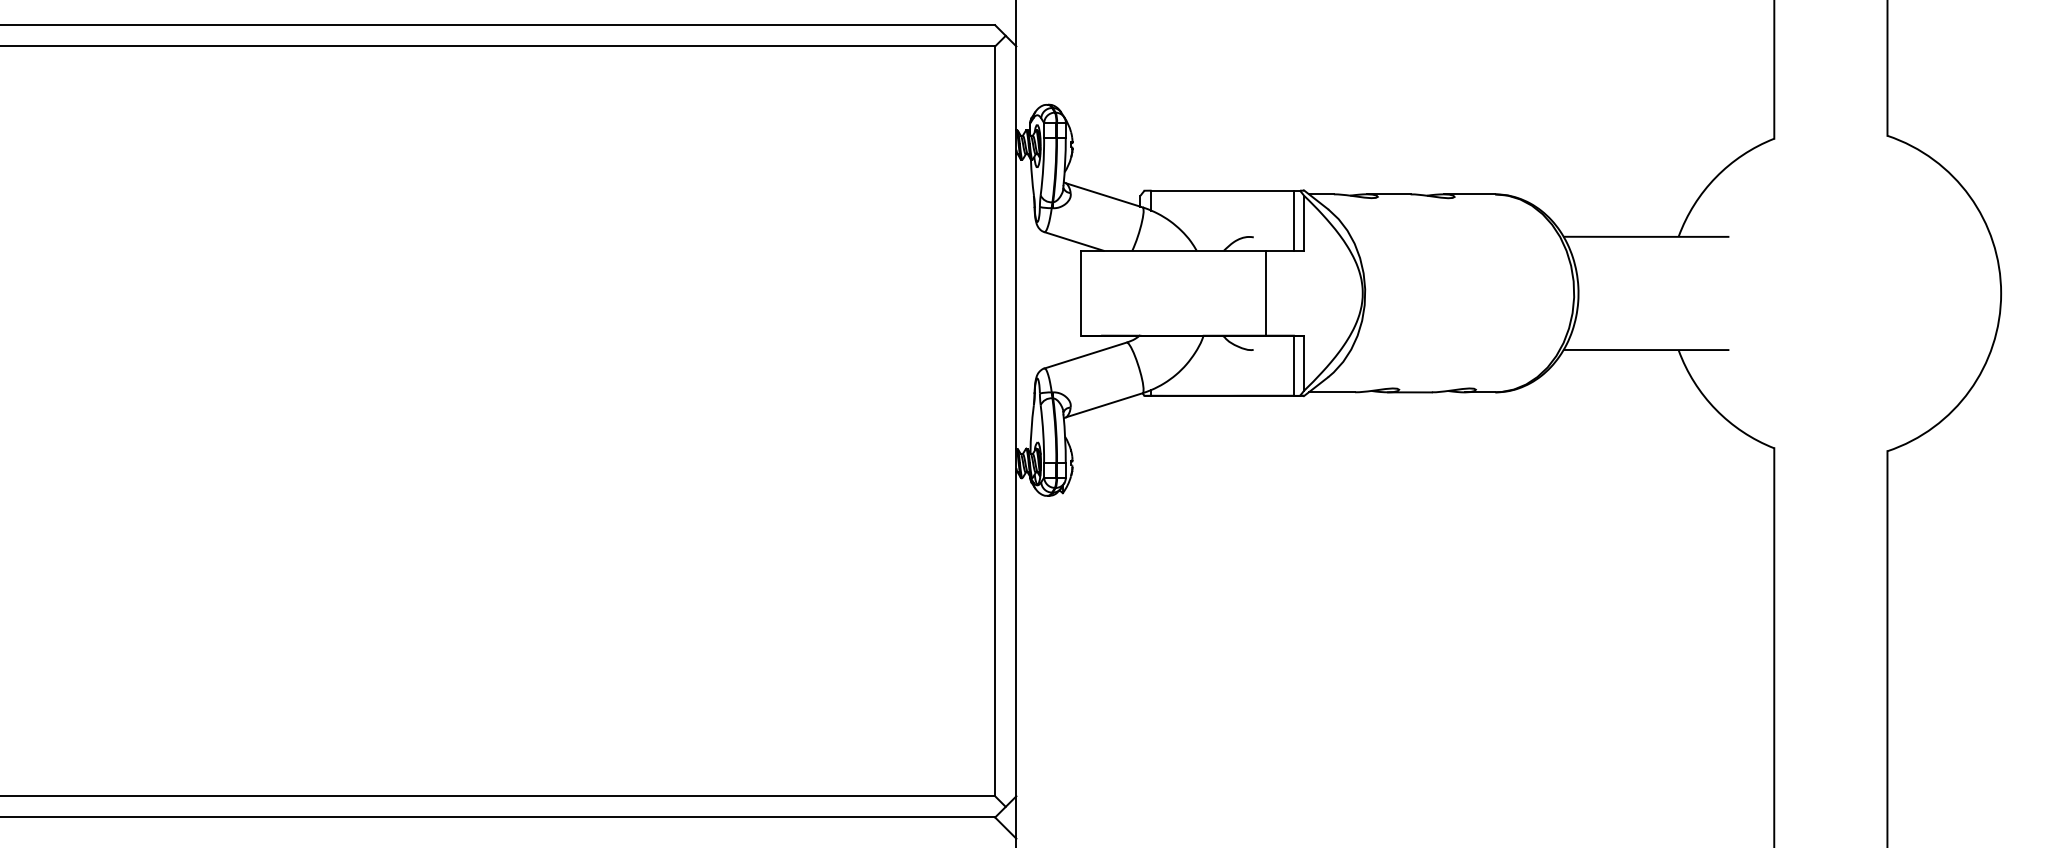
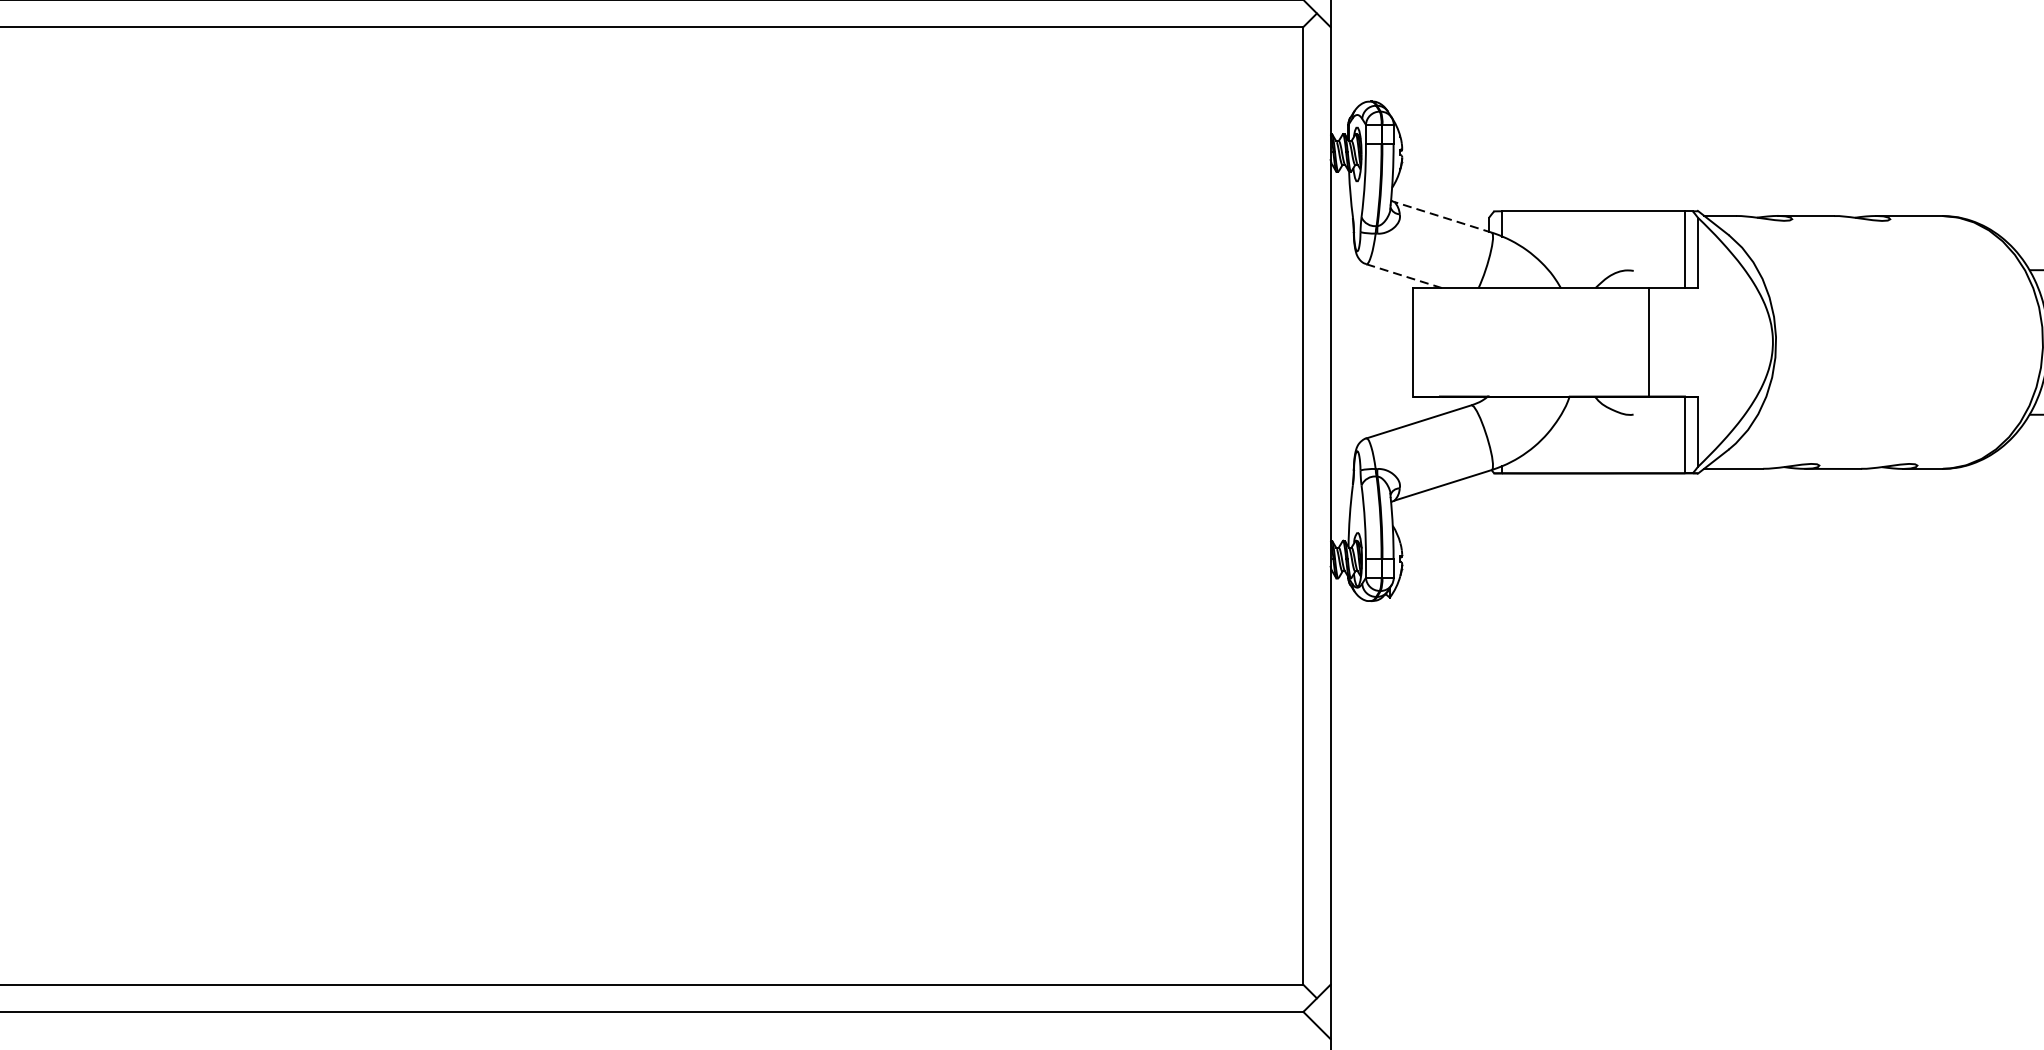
line: (1104, 195) -> (1443, 217), solid -> dashed
line: (1074, 241) -> (1404, 276), solid -> dashed

